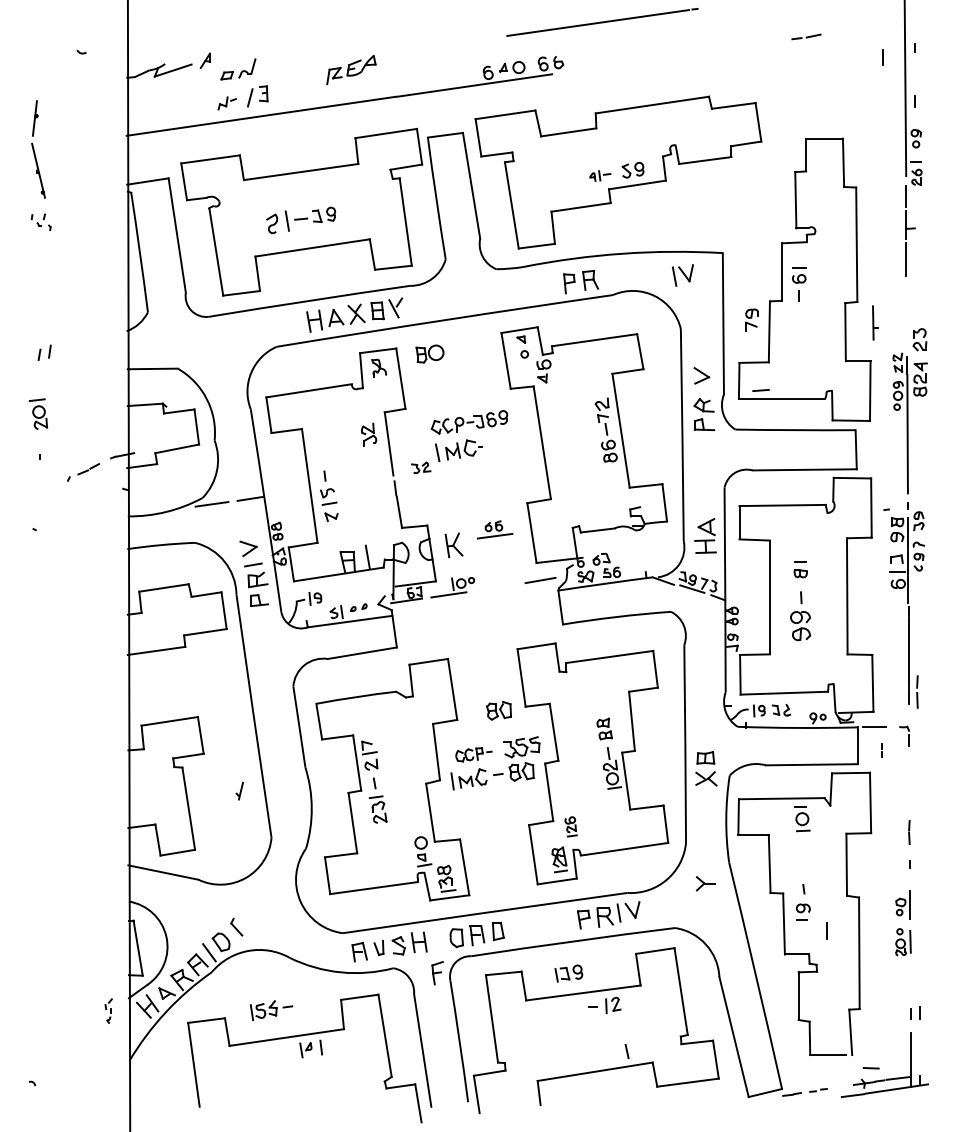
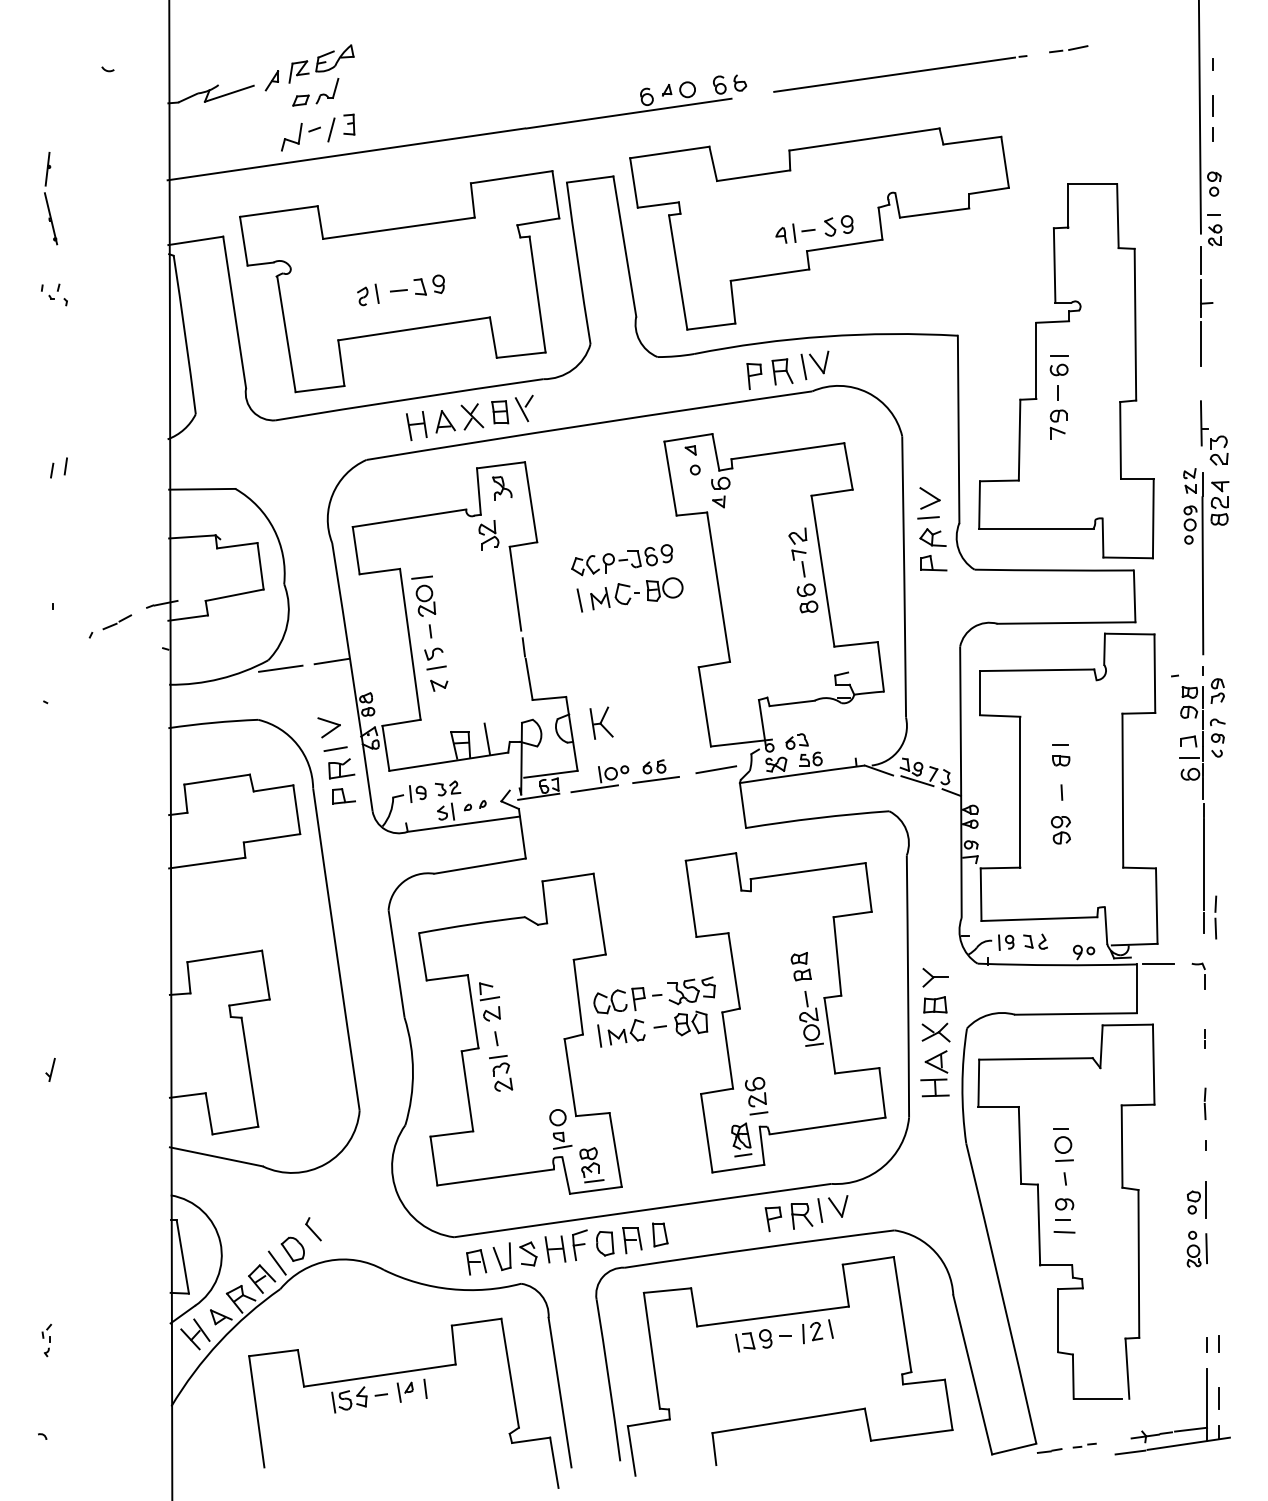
line: (602, 22) -> (900, 73), moved
line: (882, 56) -> (1212, 105), moved
part: (351, 69) -> (321, 63), moved
part: (226, 103) -> (300, 137), size x1.67
part: (39, 149) -> (51, 198), size x0.71
part: (600, 175) -> (795, 233), size x1.43
part: (278, 221) -> (368, 294), size x0.71
part: (682, 275) -> (814, 365), moved
part: (751, 320) -> (1058, 424), moved
part: (875, 323) -> (1204, 423), moved
part: (429, 354) -> (664, 589), moved
line: (761, 390) -> (928, 517), moved
part: (38, 413) -> (423, 595), moved
part: (368, 434) -> (488, 535), moved
part: (421, 467) -> (448, 788), moved
part: (494, 529) -> (655, 771), moved
part: (705, 535) -> (934, 1073), moved
part: (800, 626) -> (1060, 830), size x0.71
part: (499, 710) -> (661, 942), removed
line: (881, 750) -> (1204, 1038), moved
part: (473, 754) -> (627, 1000), size x1.43
part: (239, 790) -> (50, 1069), moved
part: (802, 818) -> (1063, 1144), moved
part: (570, 827) -> (756, 1096), size x1.43
part: (705, 883) -> (935, 977), moved
line: (826, 931) -> (1218, 1398), moved
part: (378, 947) -> (501, 1256), size x1.43
part: (437, 973) -> (579, 1245), moved
part: (568, 973) -> (753, 1340), moved
part: (271, 1010) -> (359, 1399), moved
part: (108, 1011) -> (46, 1340), moved
line: (626, 1051) -> (830, 1328), moved
line: (871, 1068) -> (1064, 1232), moved

